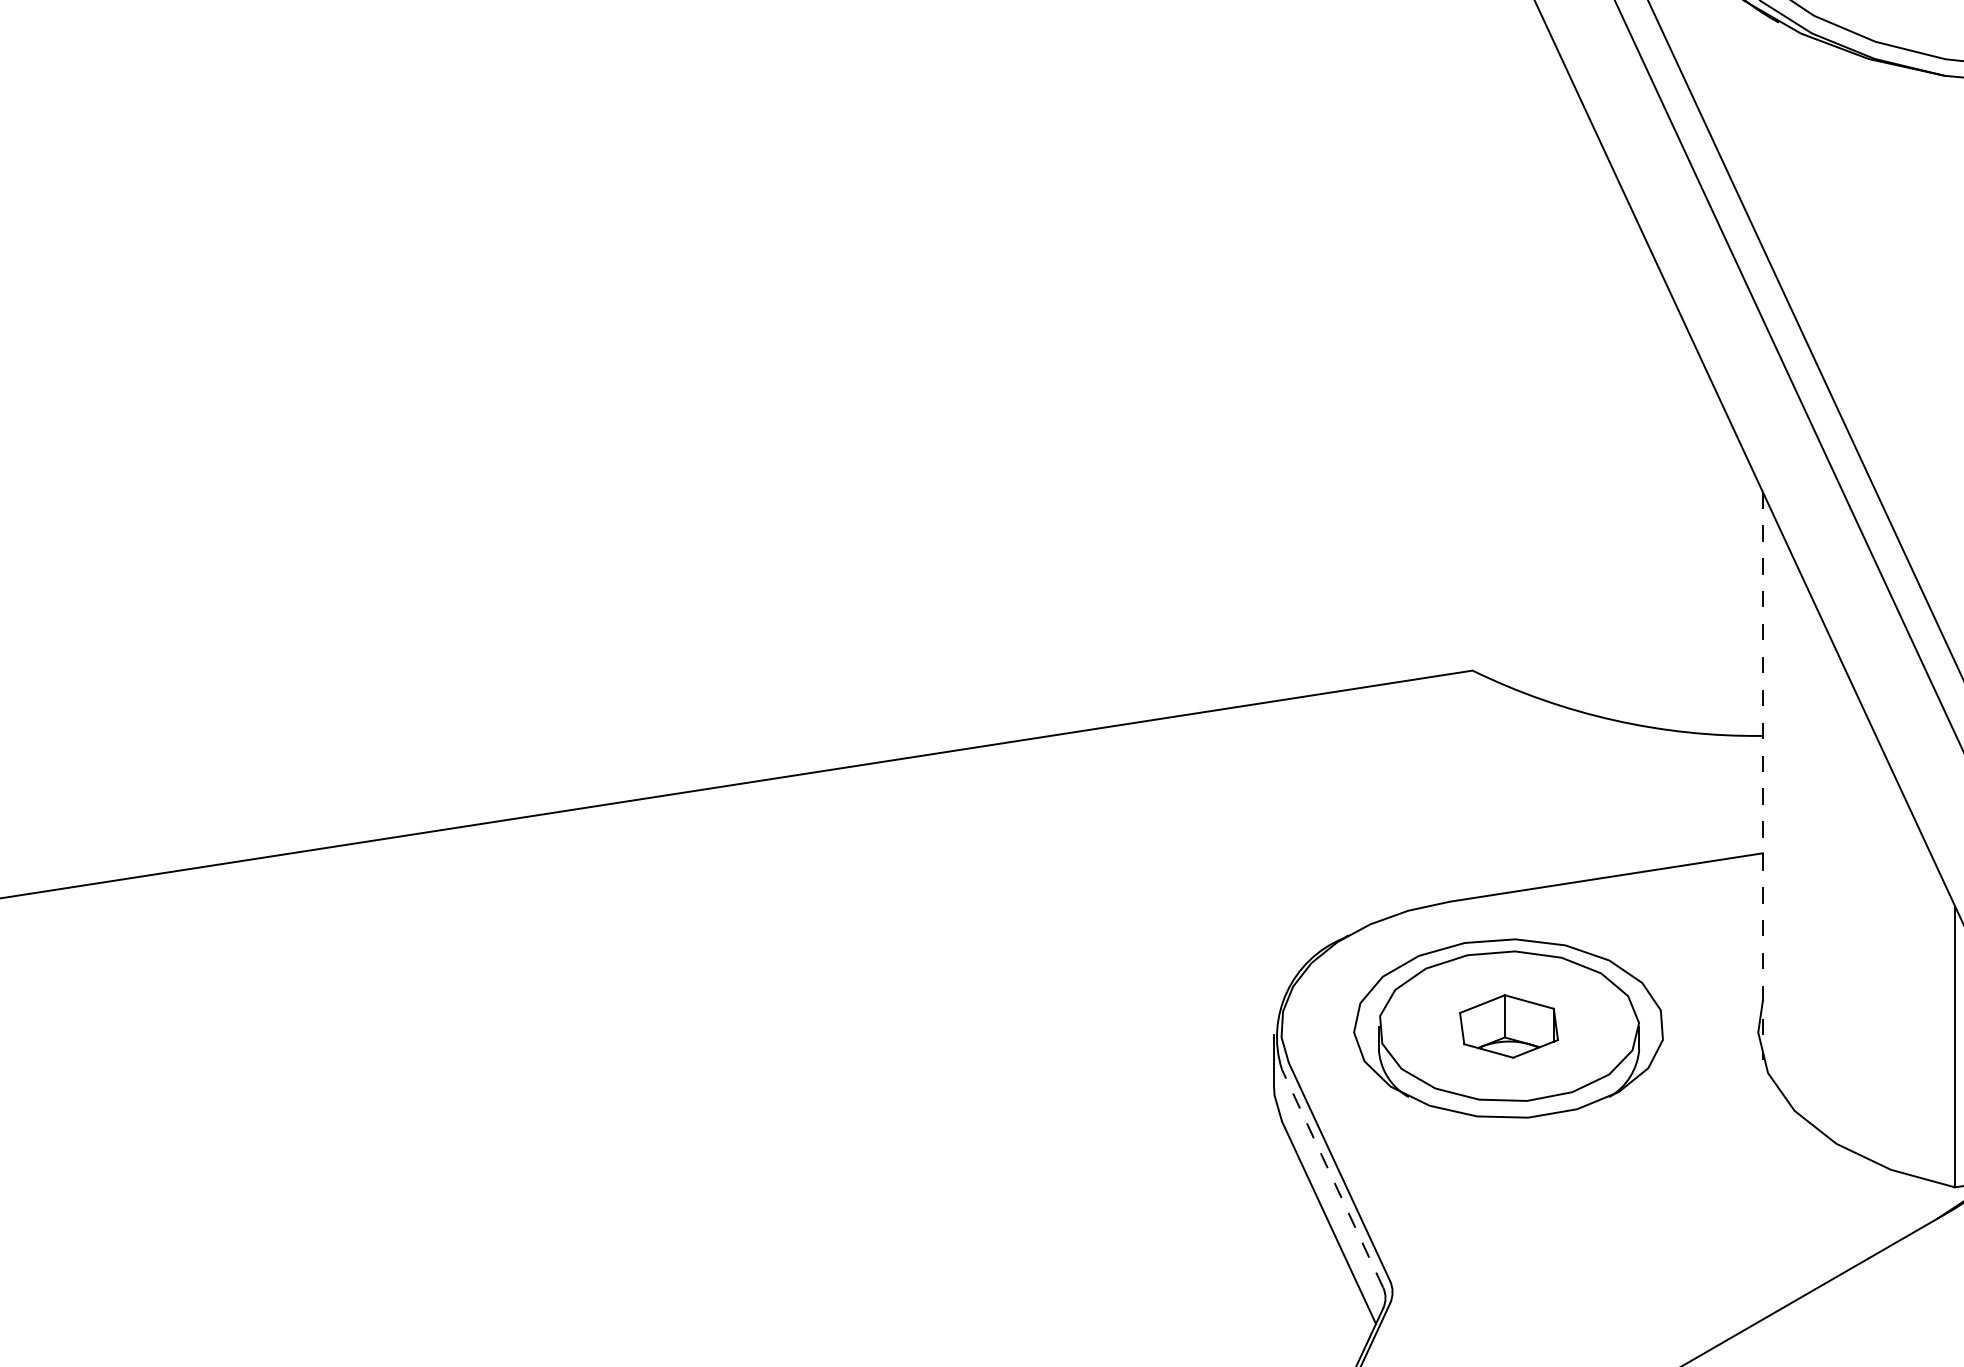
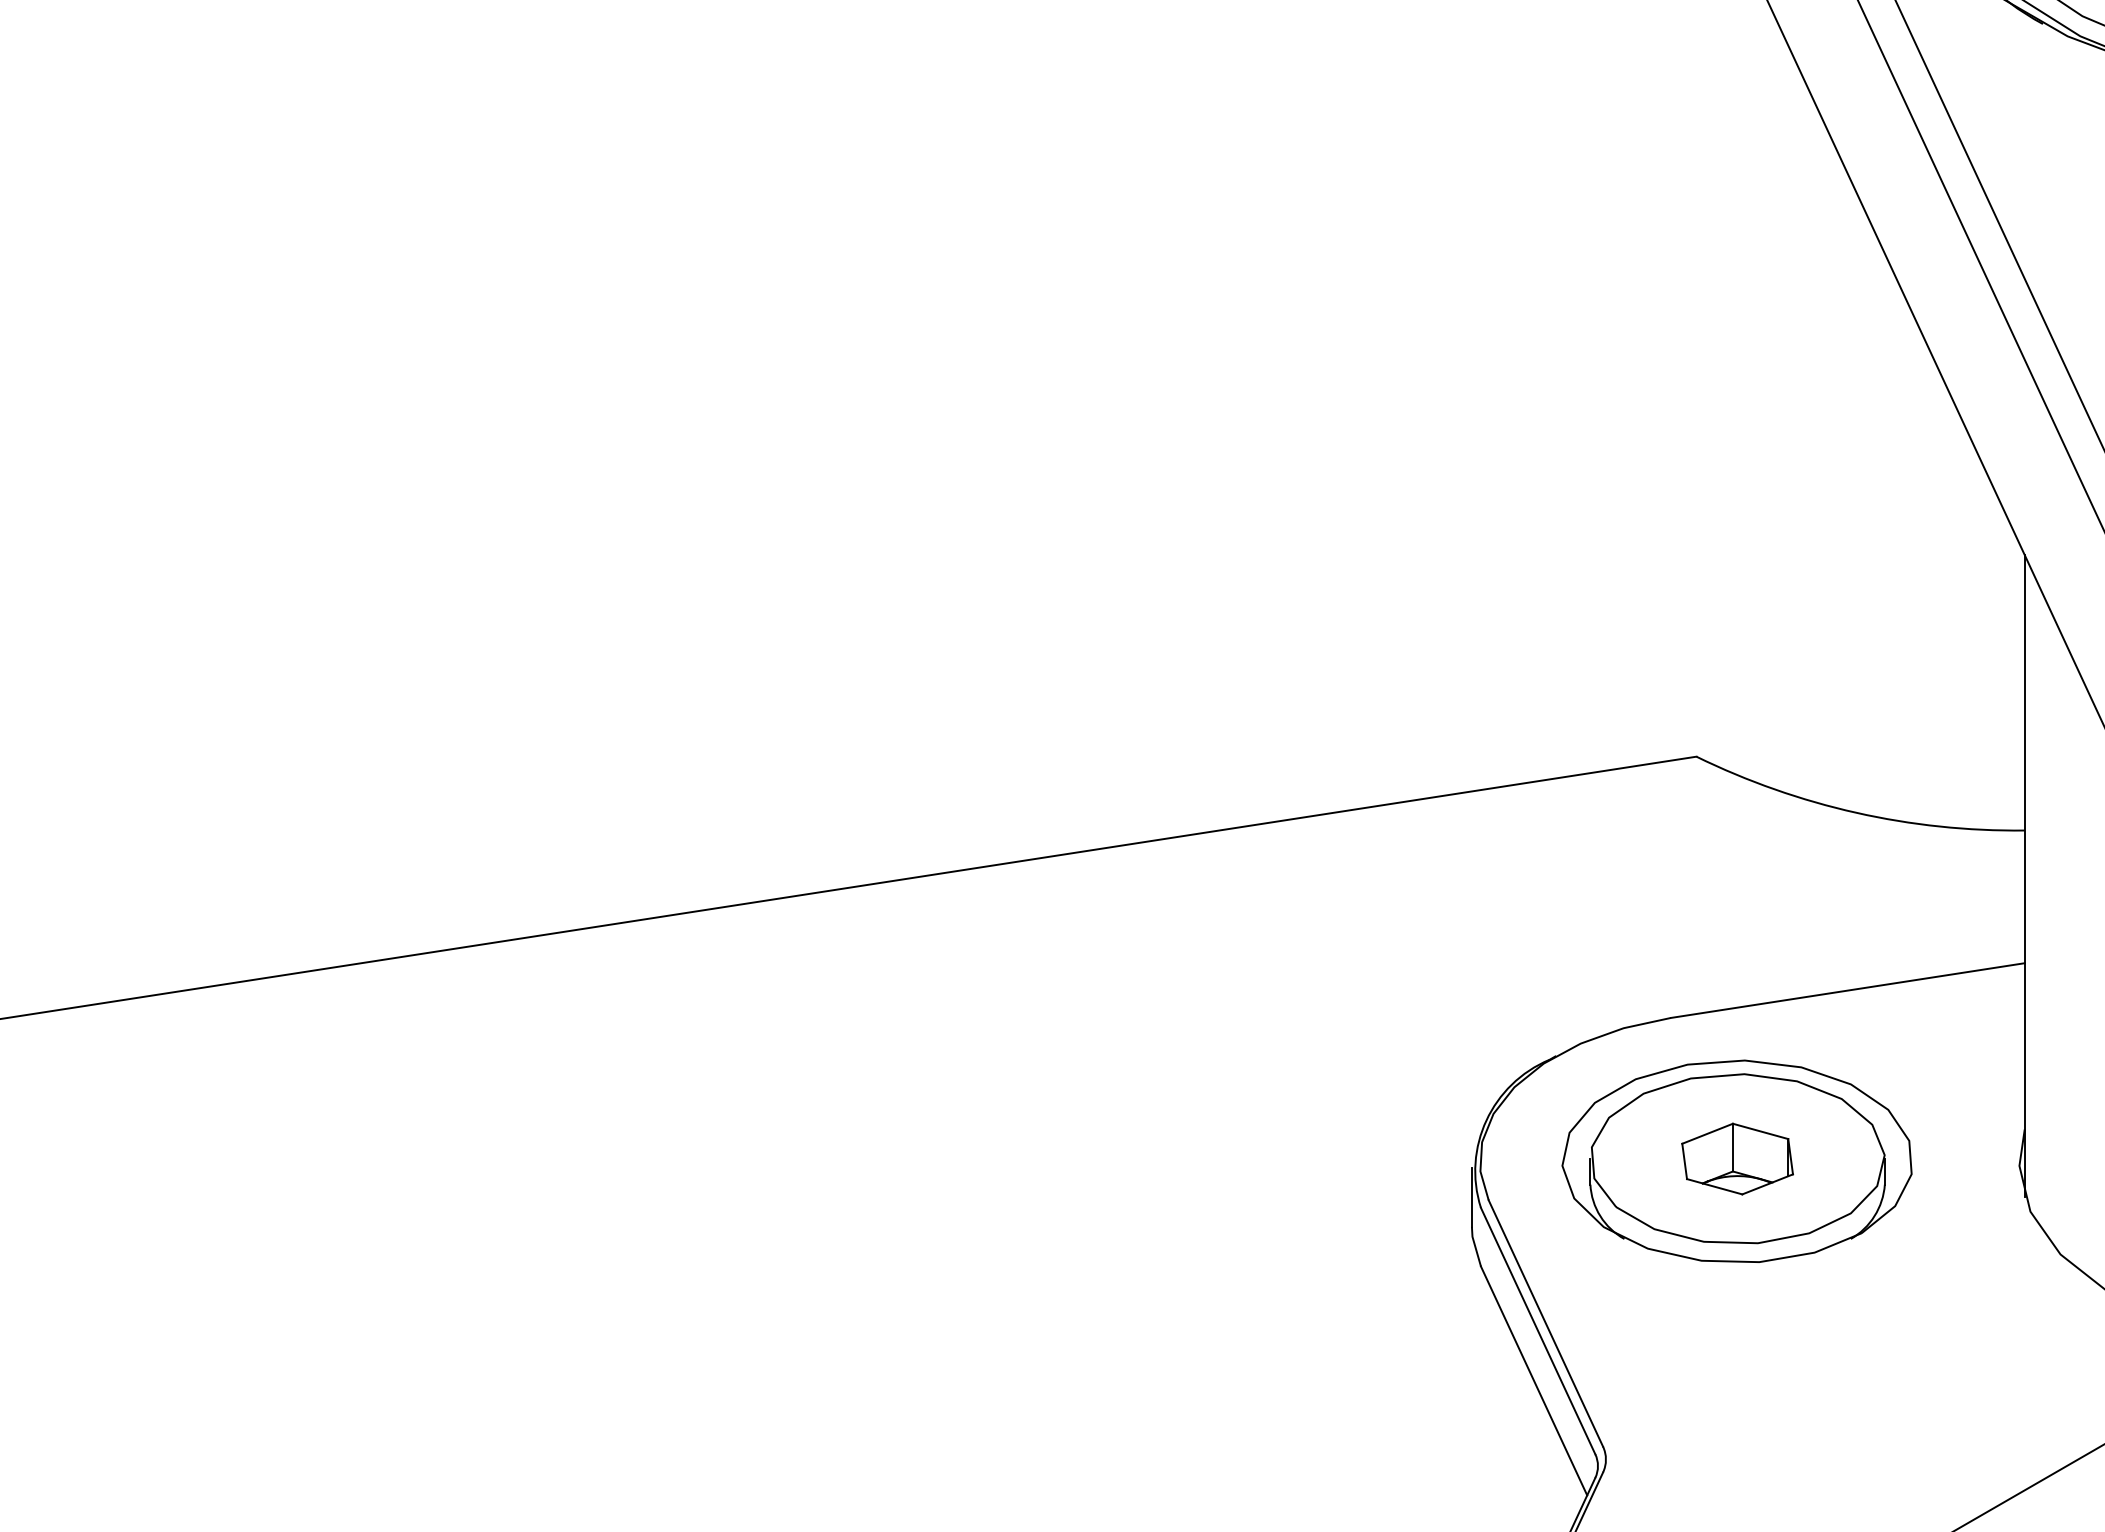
line: (1762, 776) -> (2024, 876), dashed -> solid
line: (1332, 1178) -> (1538, 1330), dashed -> solid

